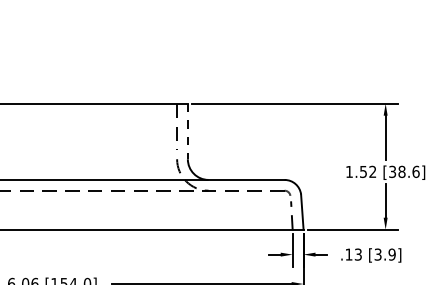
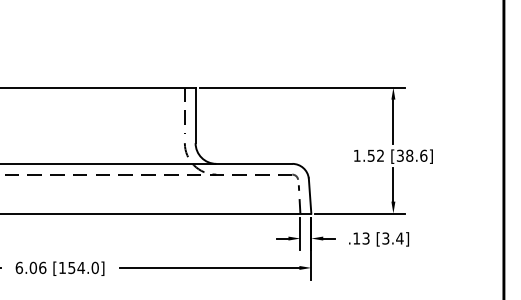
line: (187, 131) -> (195, 115), dashed -> solid
text: (391, 254) -> (399, 238), [3.9] -> [3.4]

